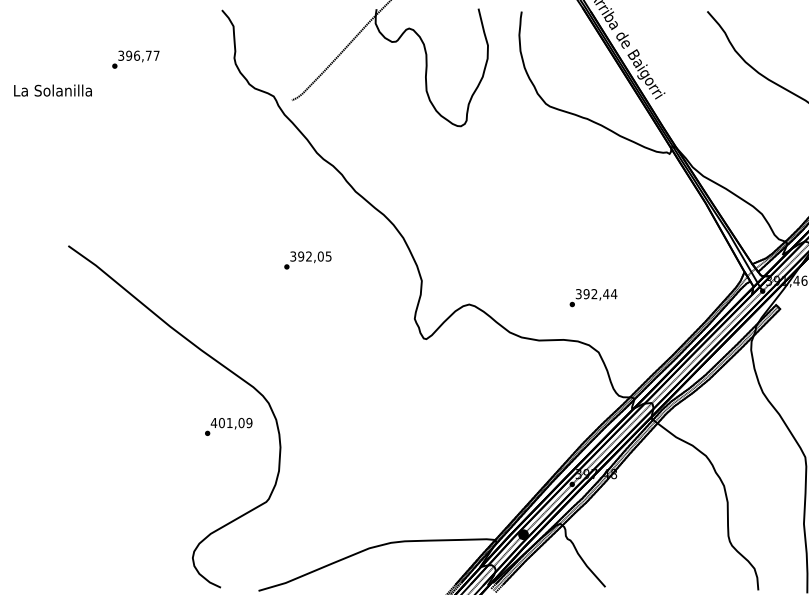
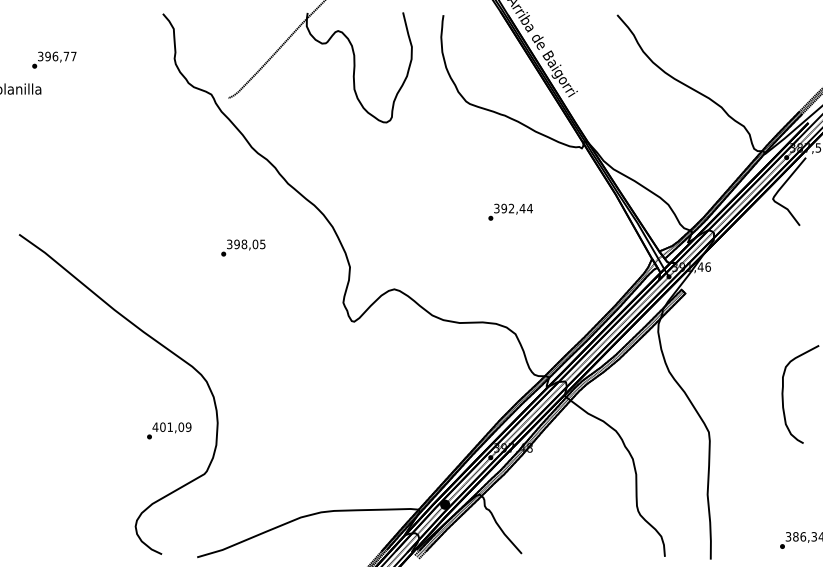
text: (136, 58) -> (54, 59), moved
text: (309, 256) -> (244, 244), 392,05 -> 398,05
text: (593, 297) -> (510, 211), moved
text: (228, 426) -> (169, 430), moved

